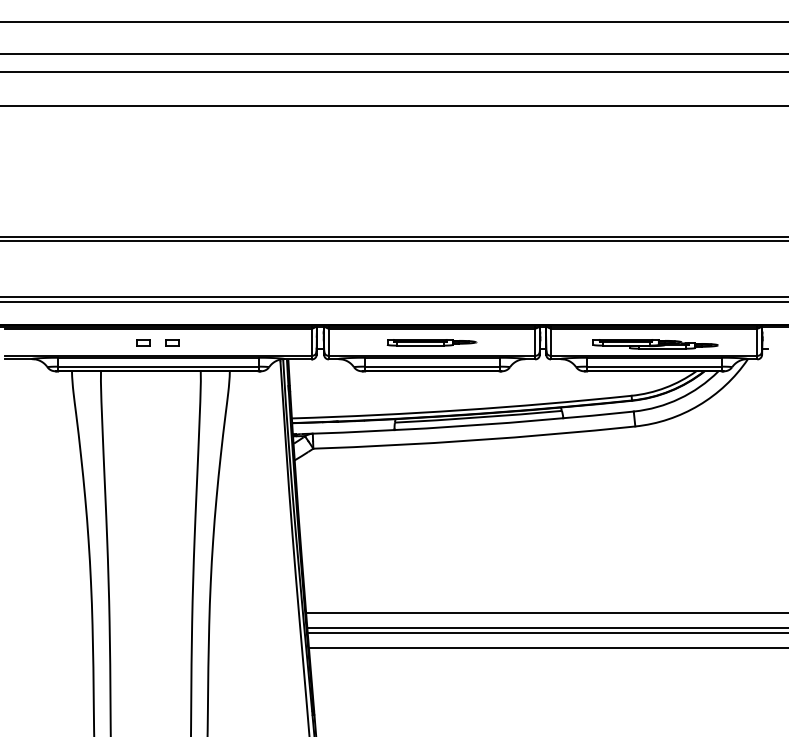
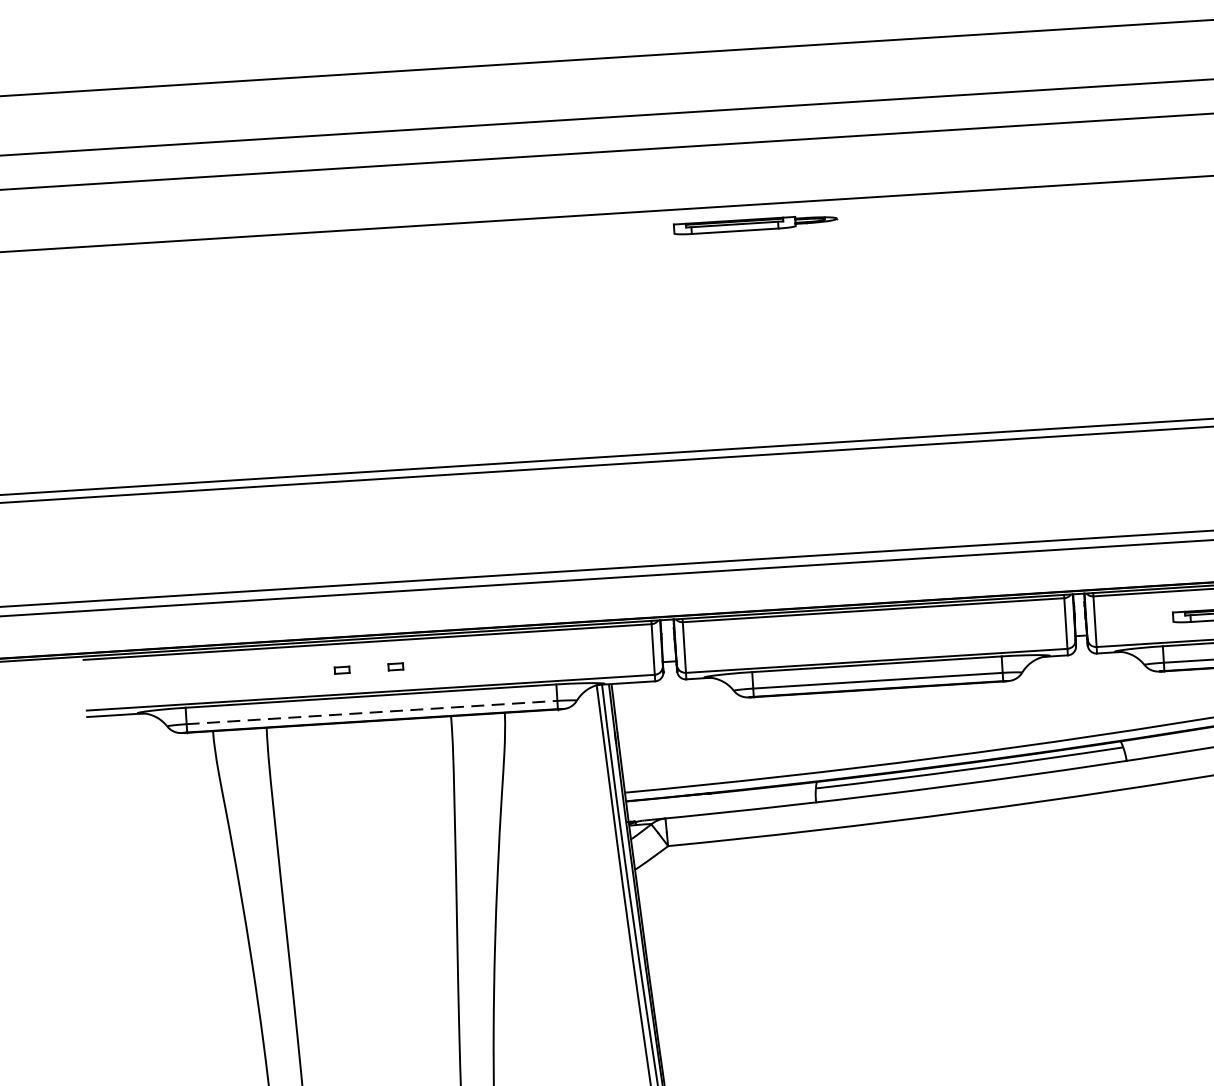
part: (143, 342) -> (341, 669), size x0.6
part: (172, 342) -> (395, 666), size x0.6
part: (431, 342) -> (755, 224), moved
line: (158, 366) -> (372, 712), solid -> dashed

